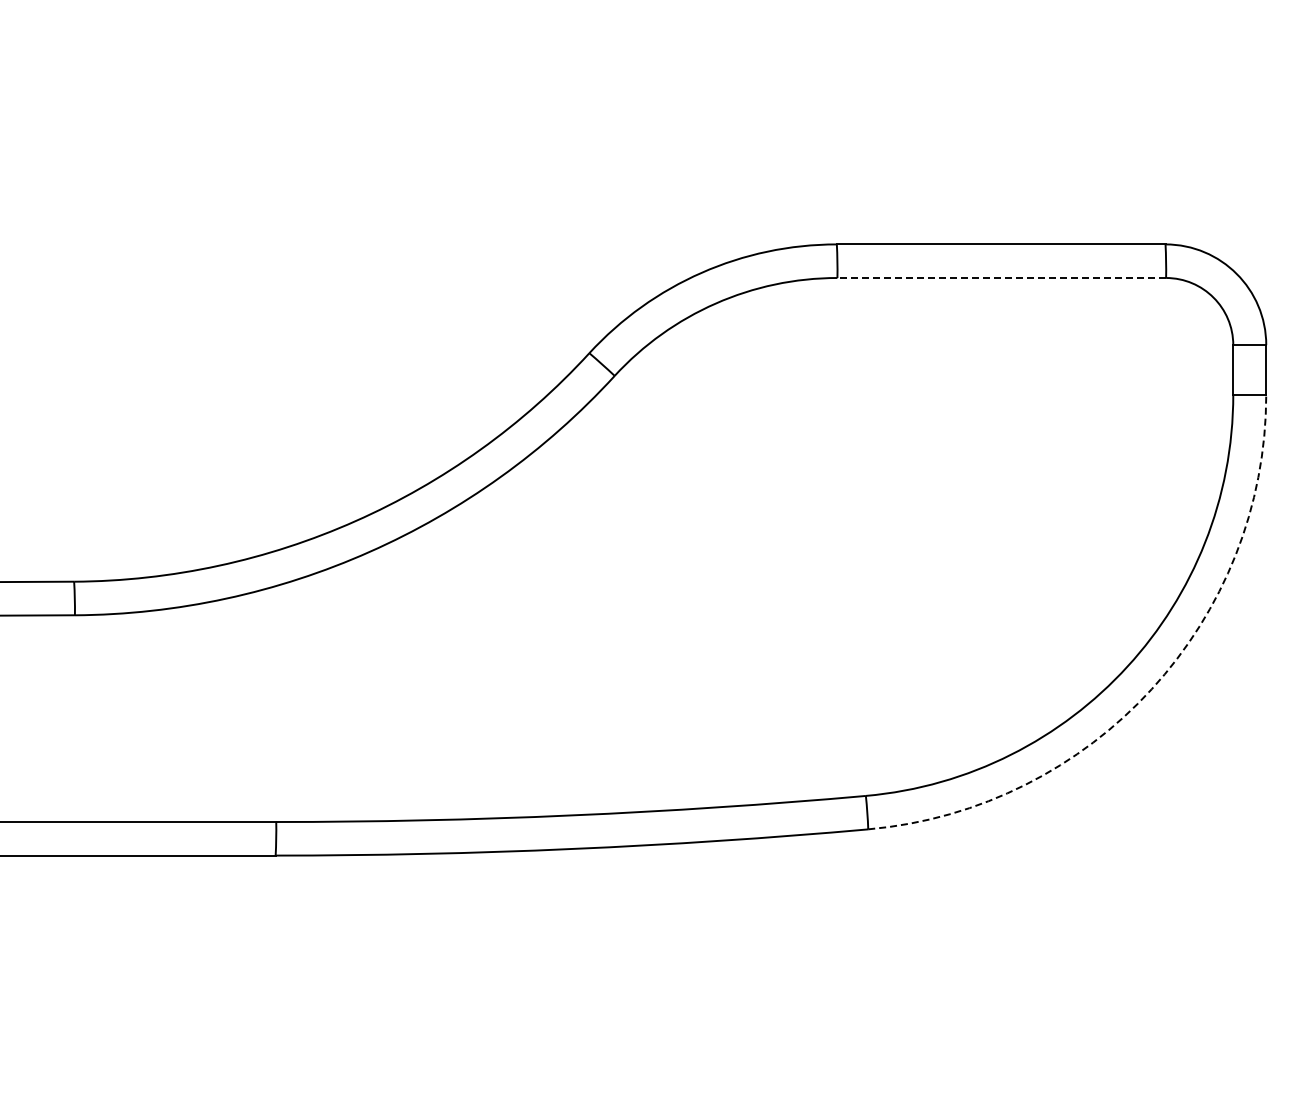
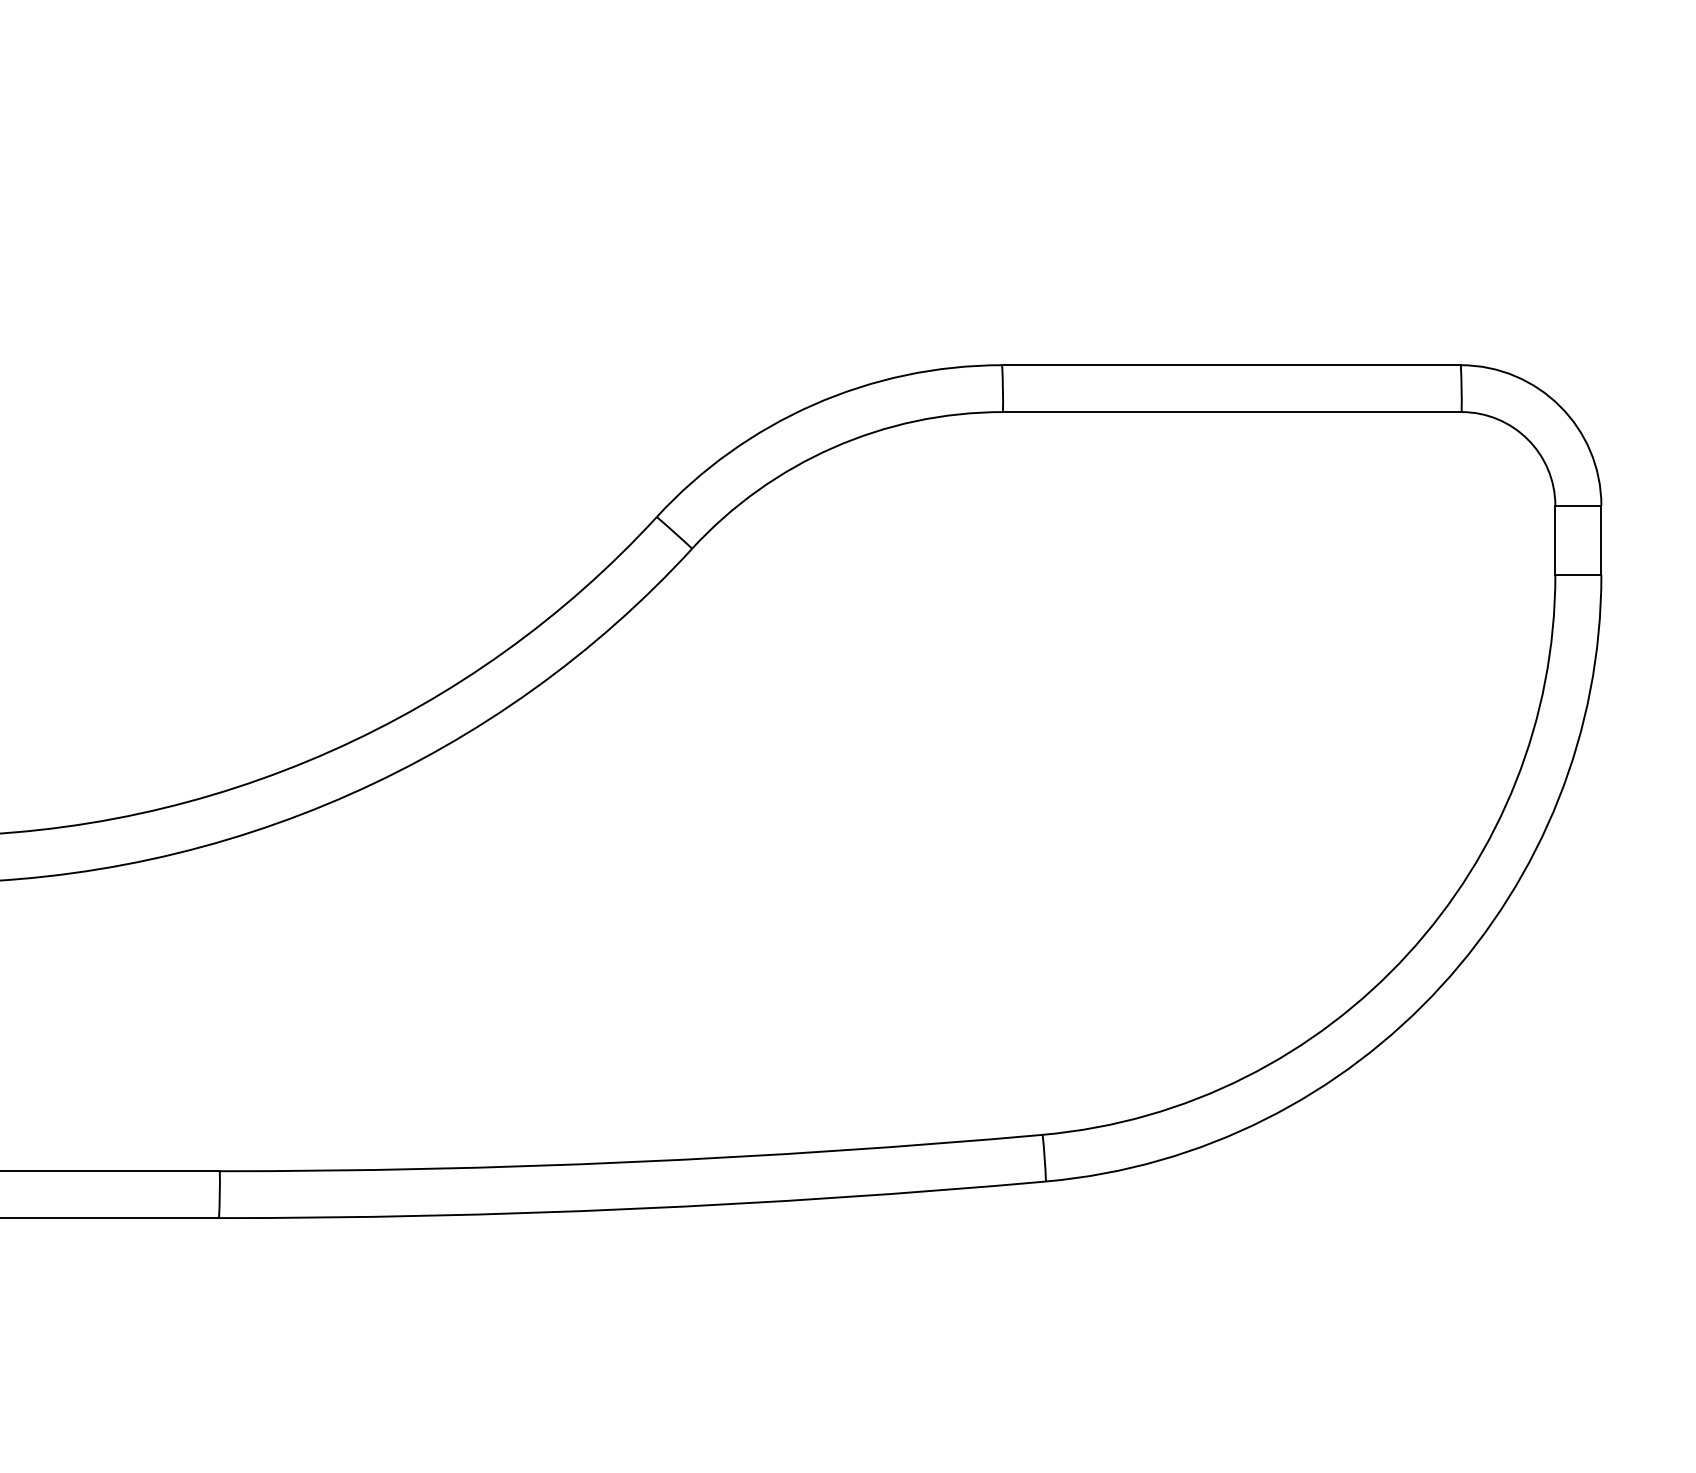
line: (1001, 278) -> (1231, 412), dashed -> solid
arc: (1151, 689) -> (1441, 986), dashed -> solid

